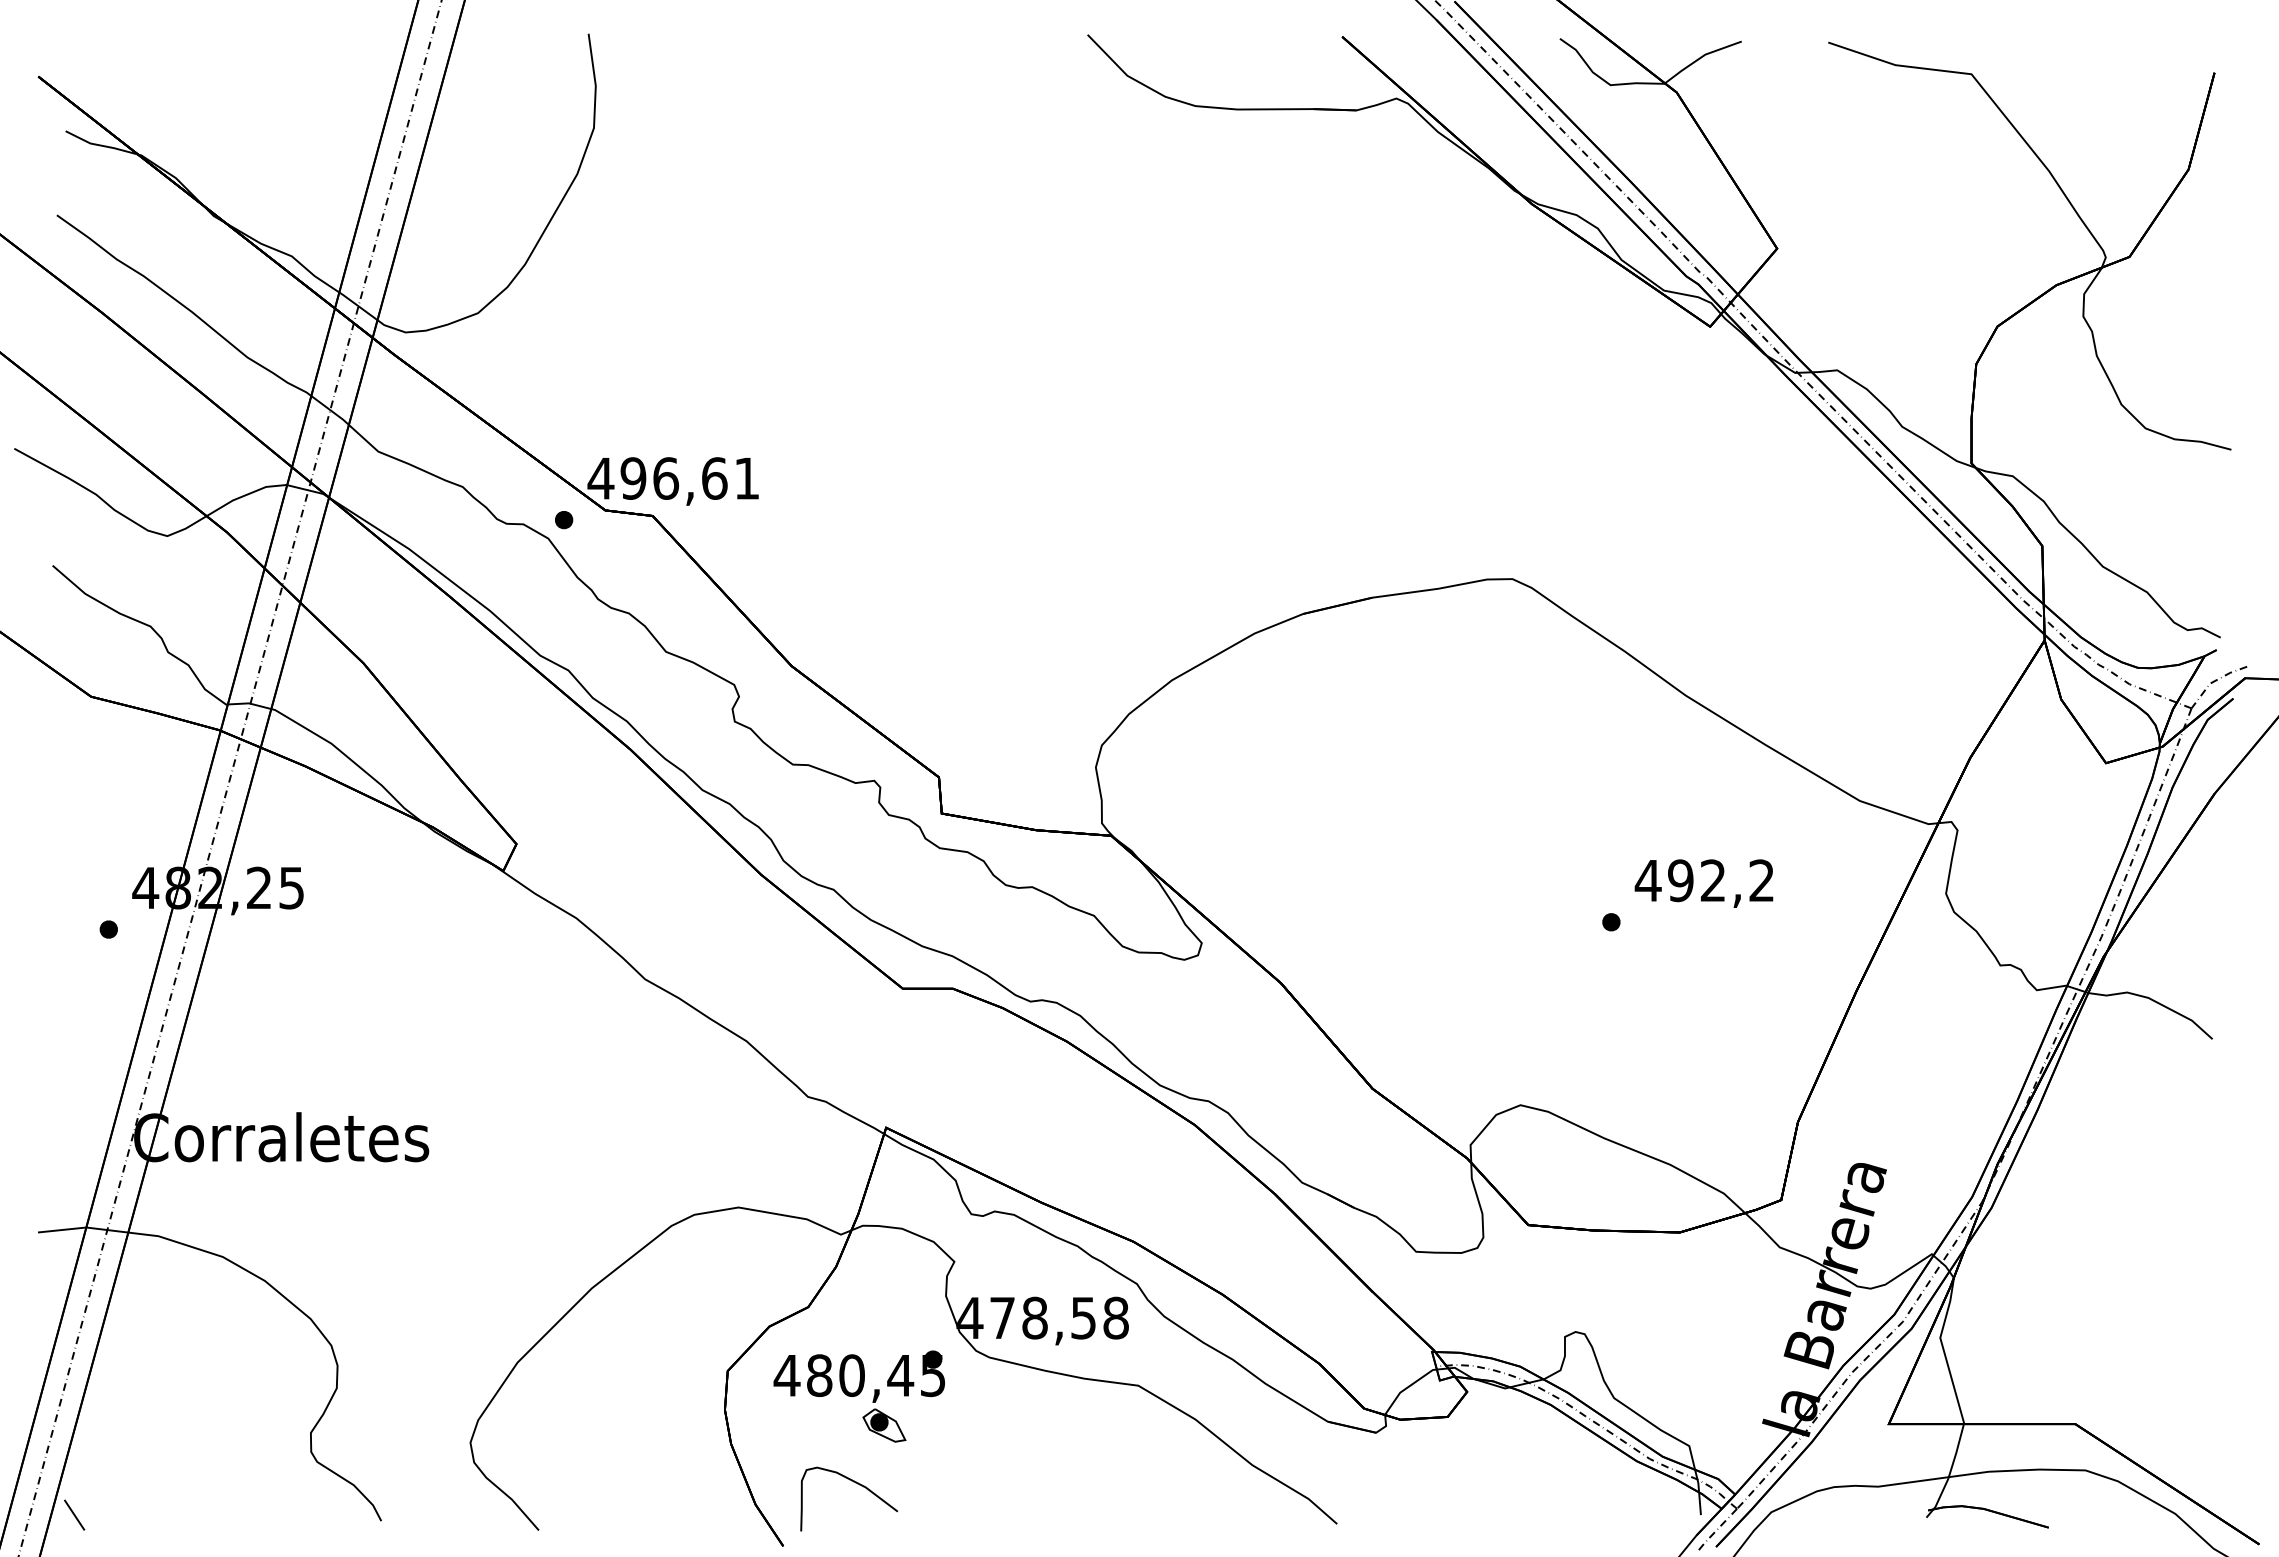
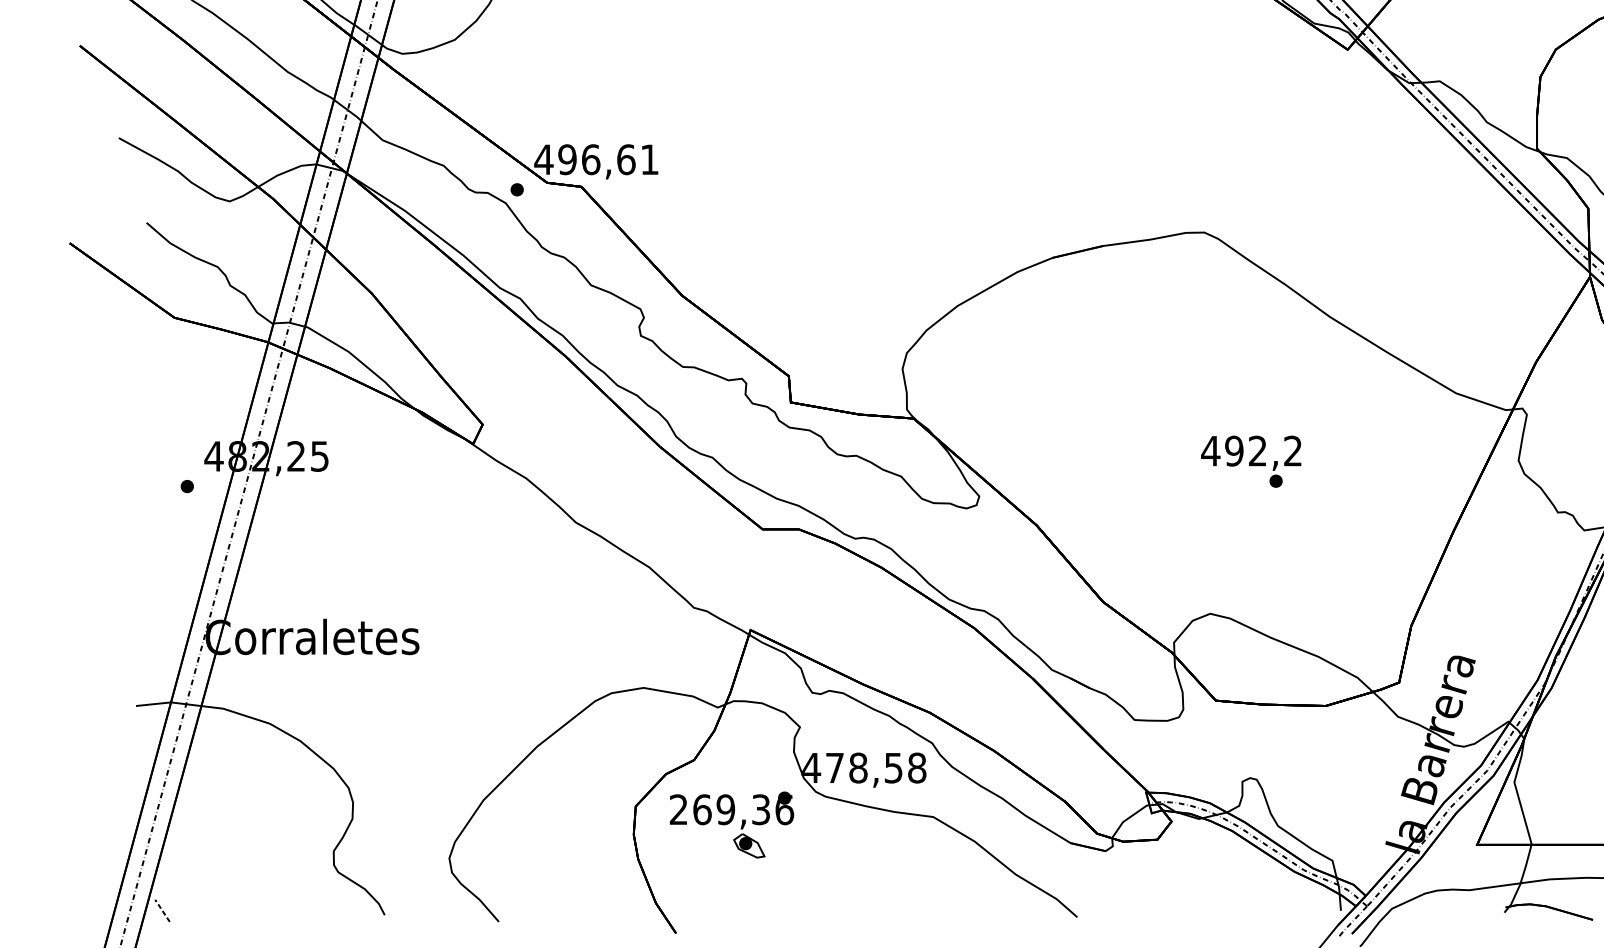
text: (1703, 883) -> (1250, 453), moved
text: (859, 1375) -> (731, 809), 480,45 -> 269,36
curve: (855, 1483) -> (728, 887), removed
line: (74, 1514) -> (162, 910), solid -> dashed

